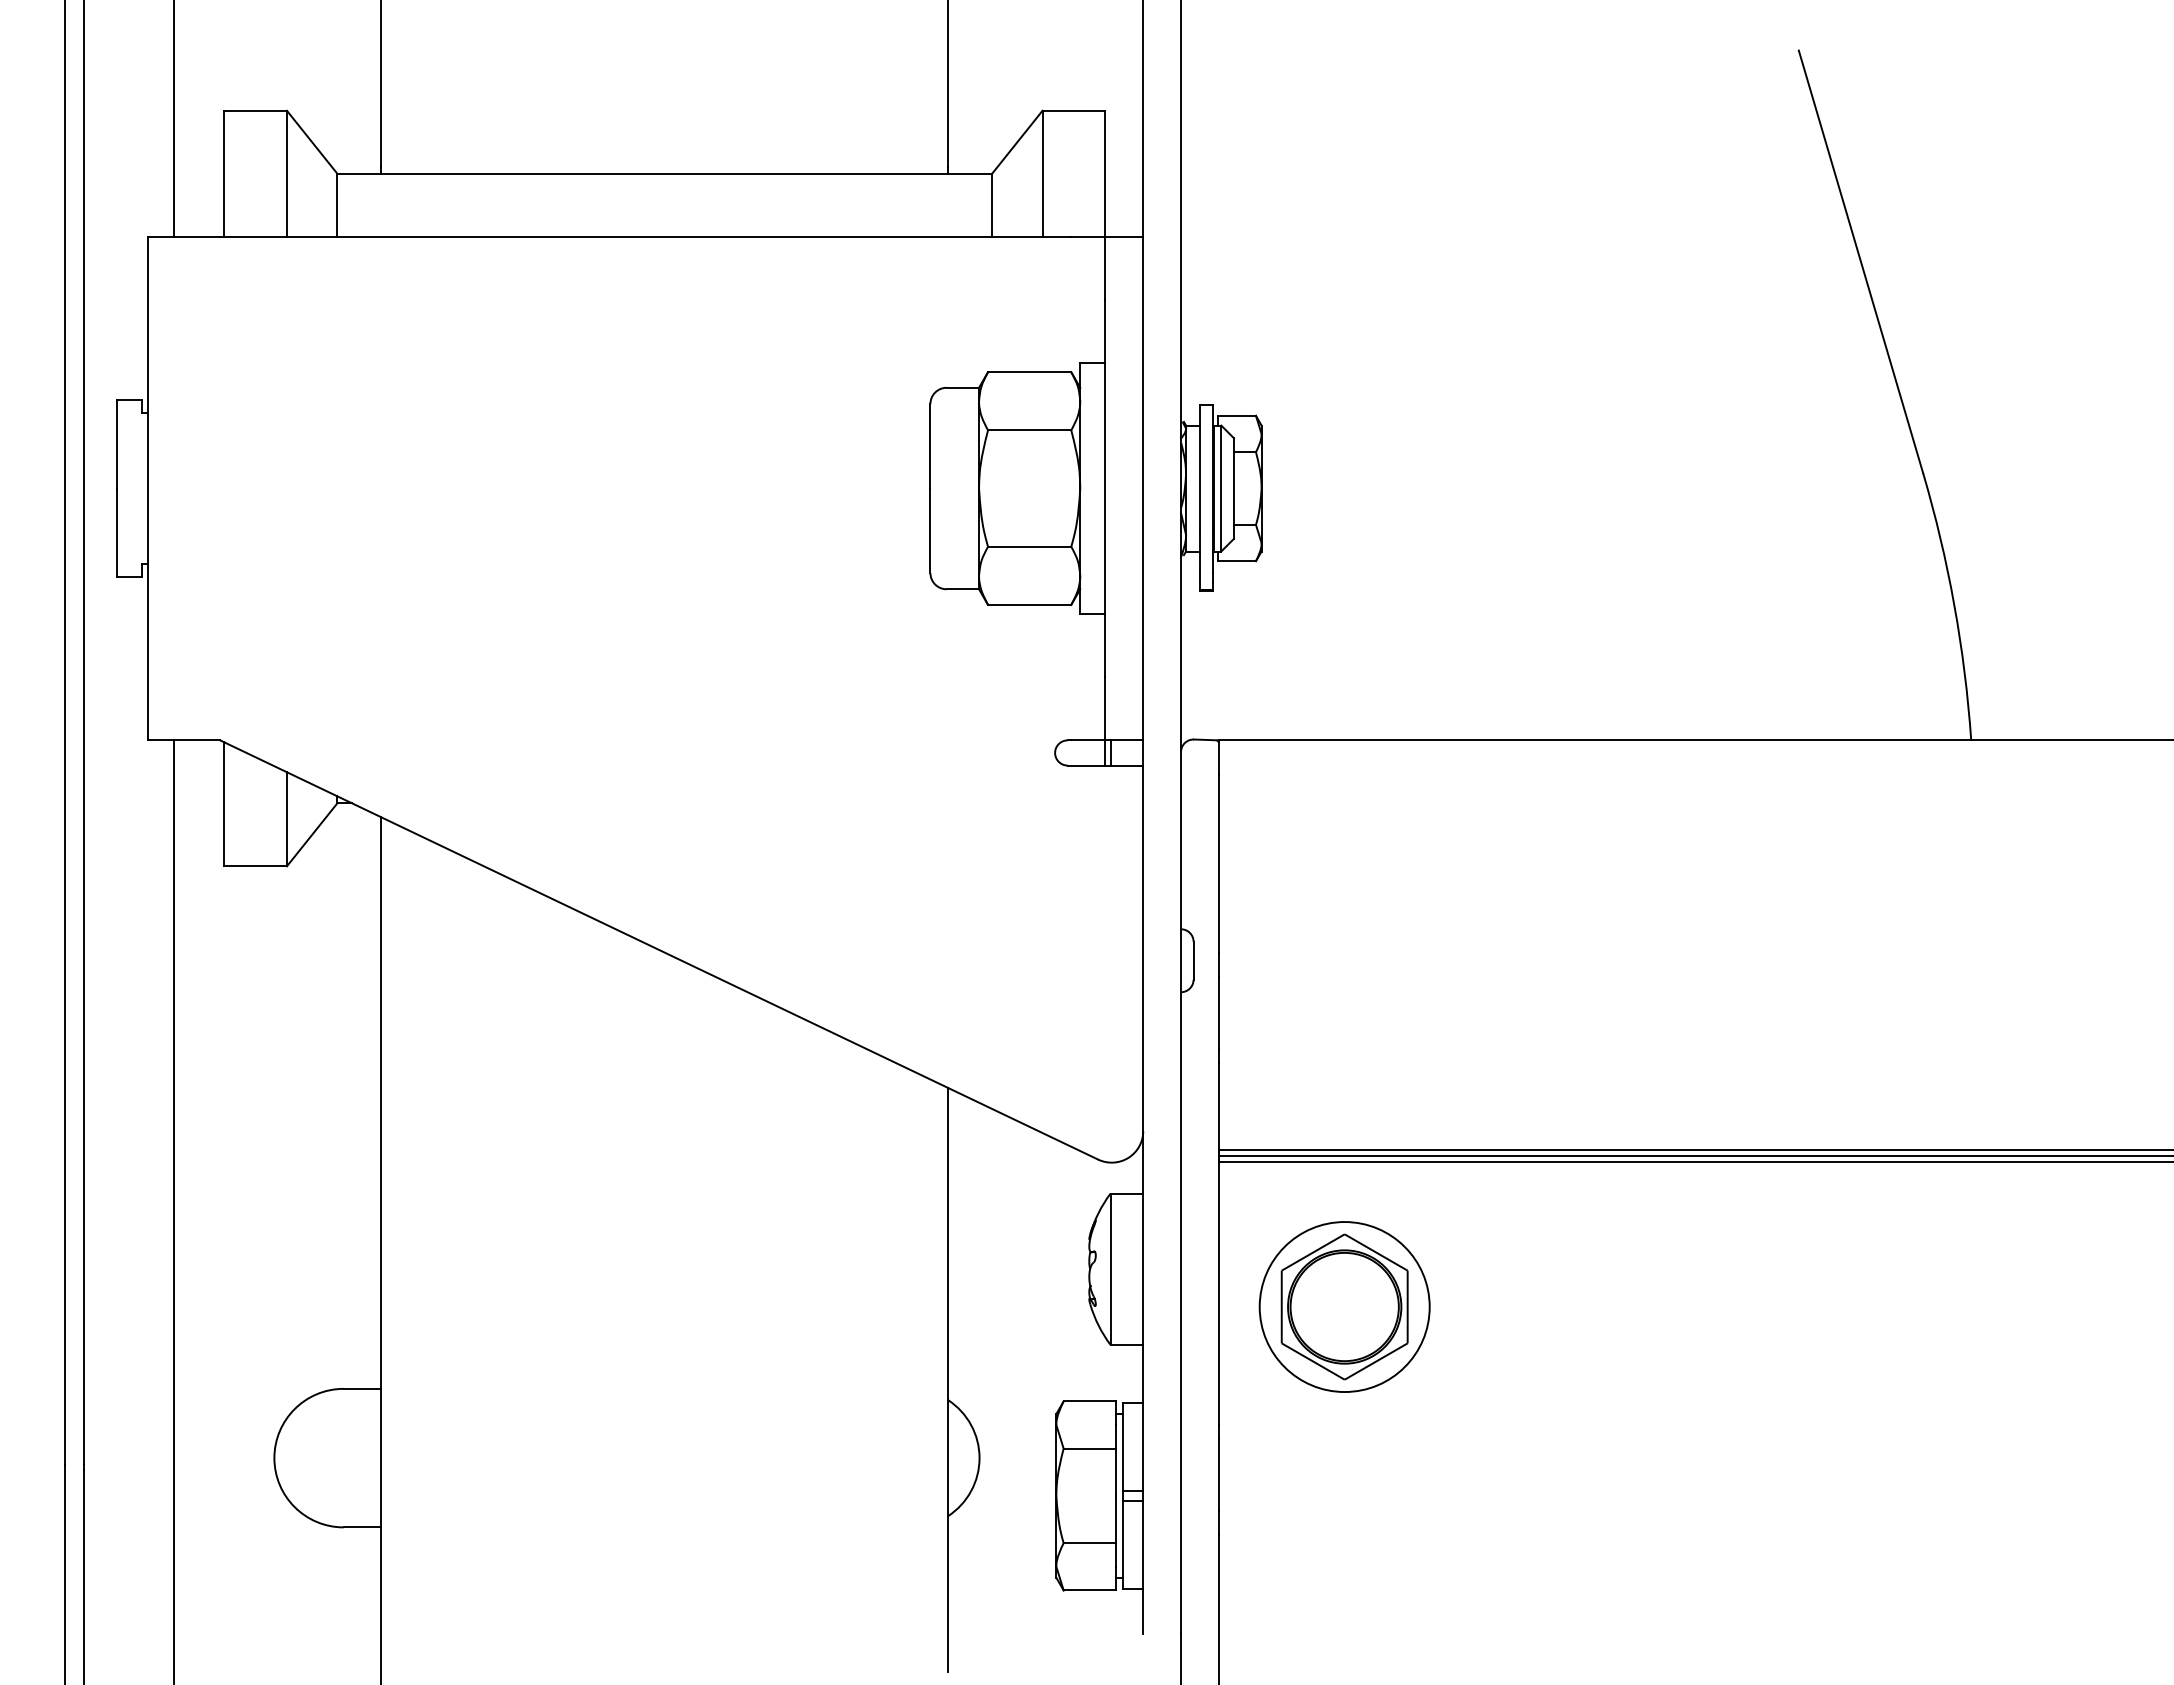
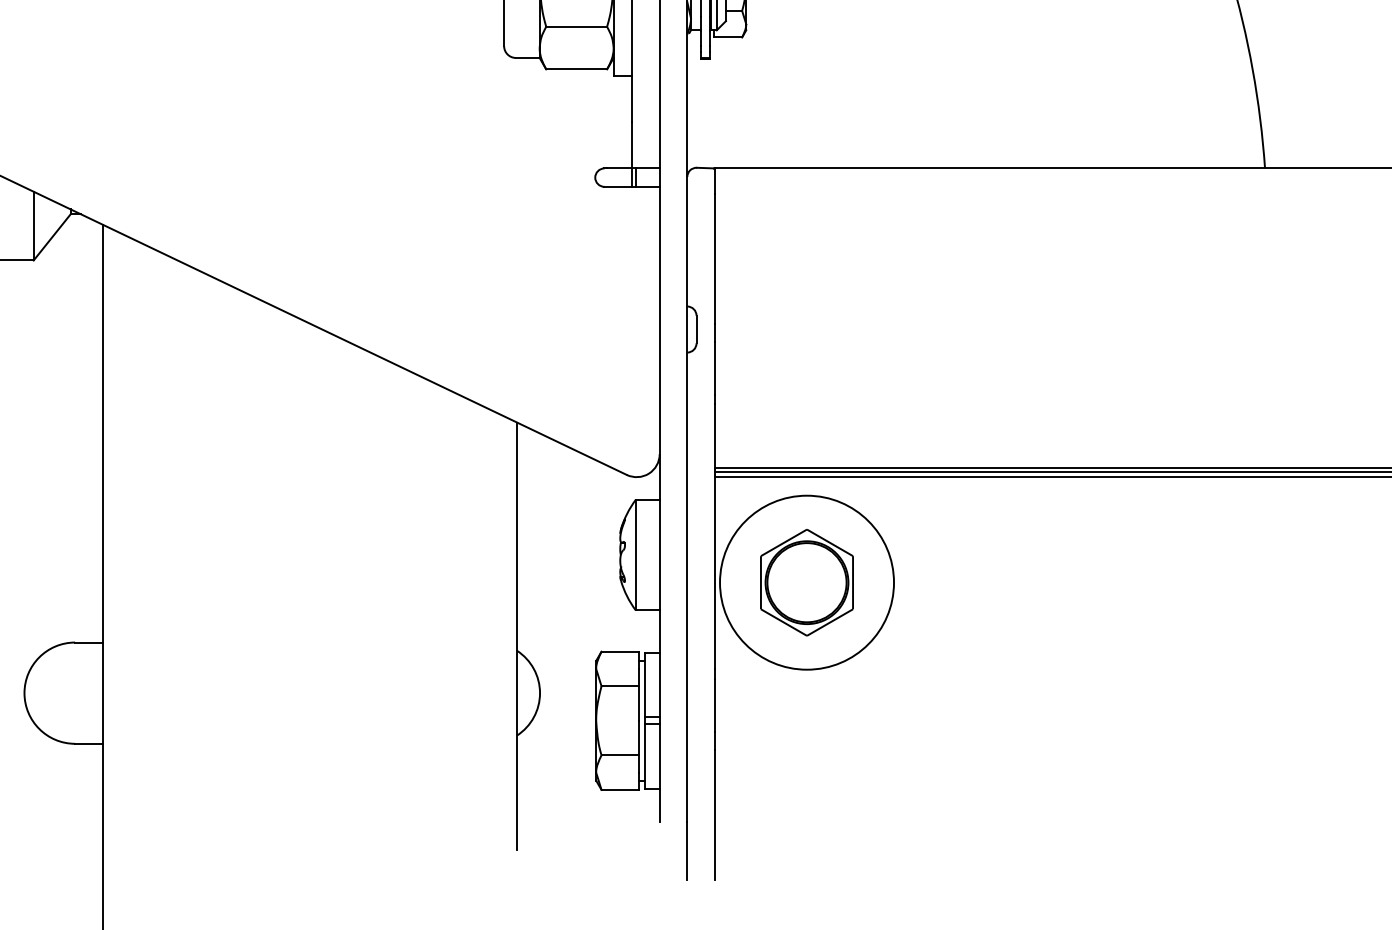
circle: (1344, 1307) -> (806, 583), size x1.4

